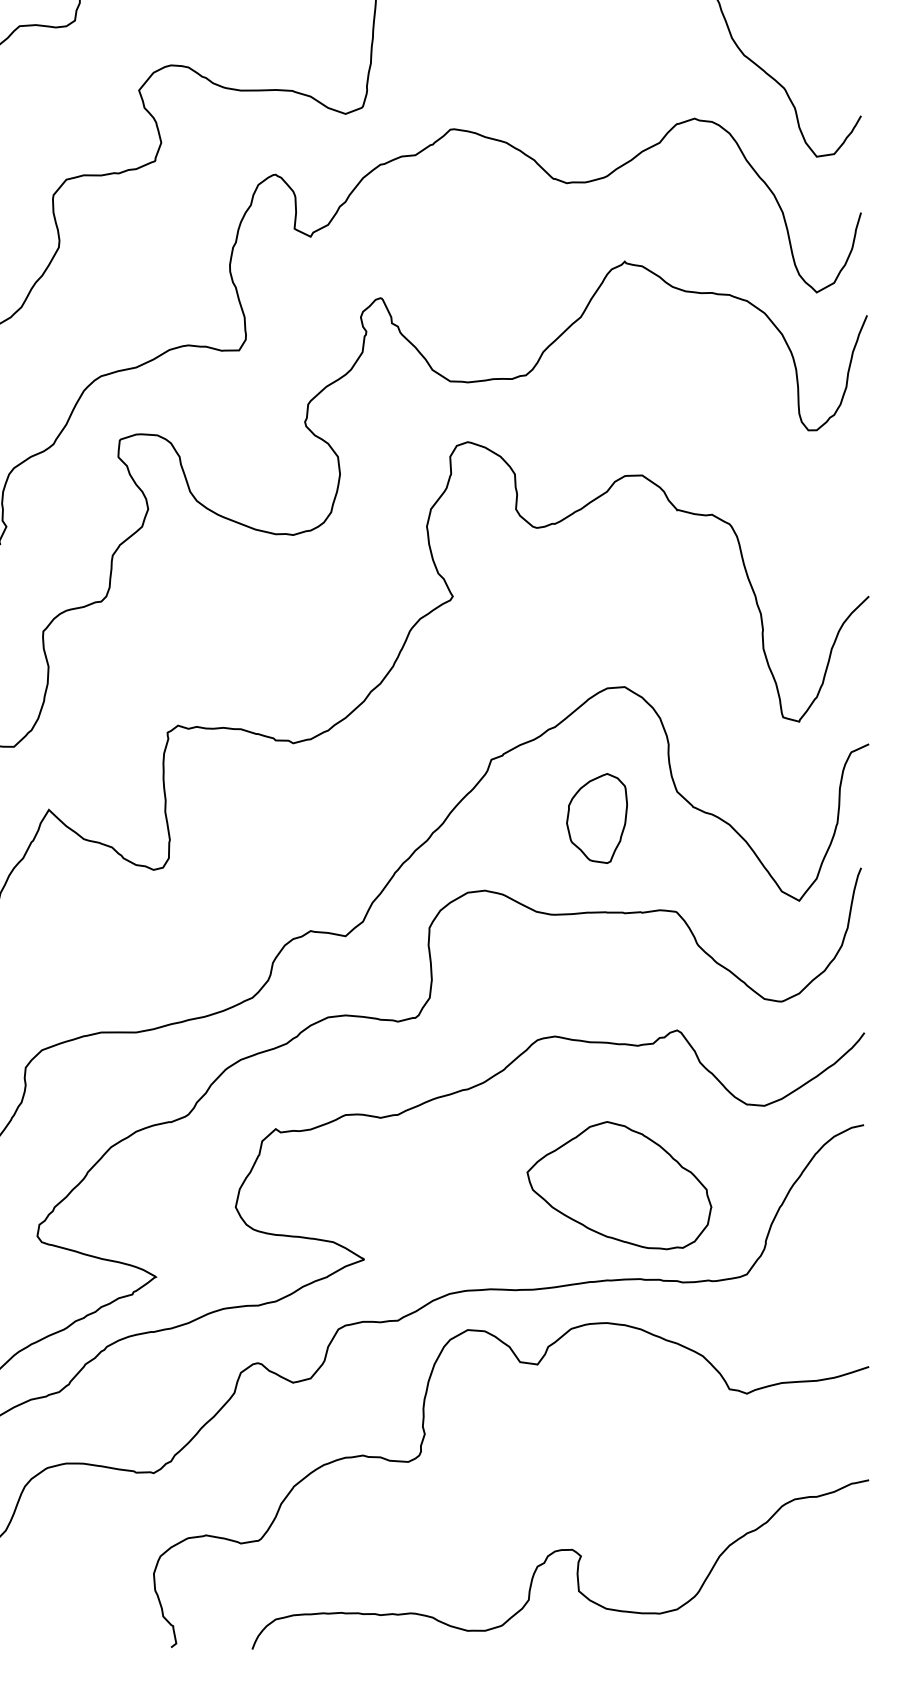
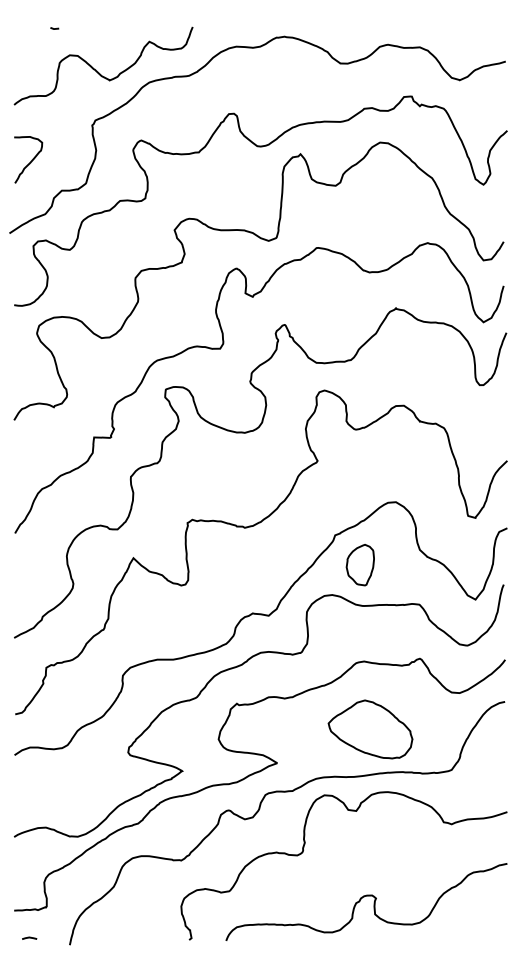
part: (595, 819) -> (359, 565), moved
part: (619, 1185) -> (370, 729), moved

